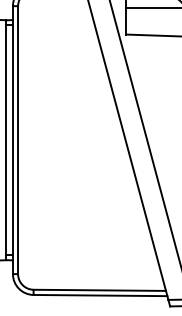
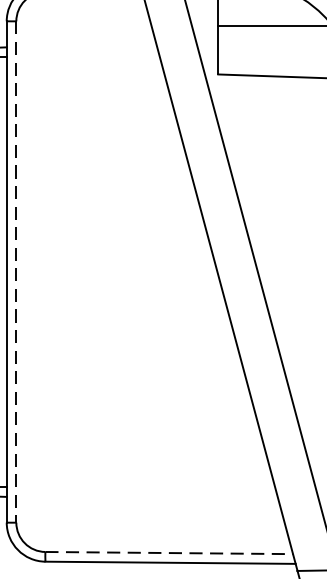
line: (18, 140) -> (17, 272), solid -> dashed
line: (100, 290) -> (170, 553), solid -> dashed

